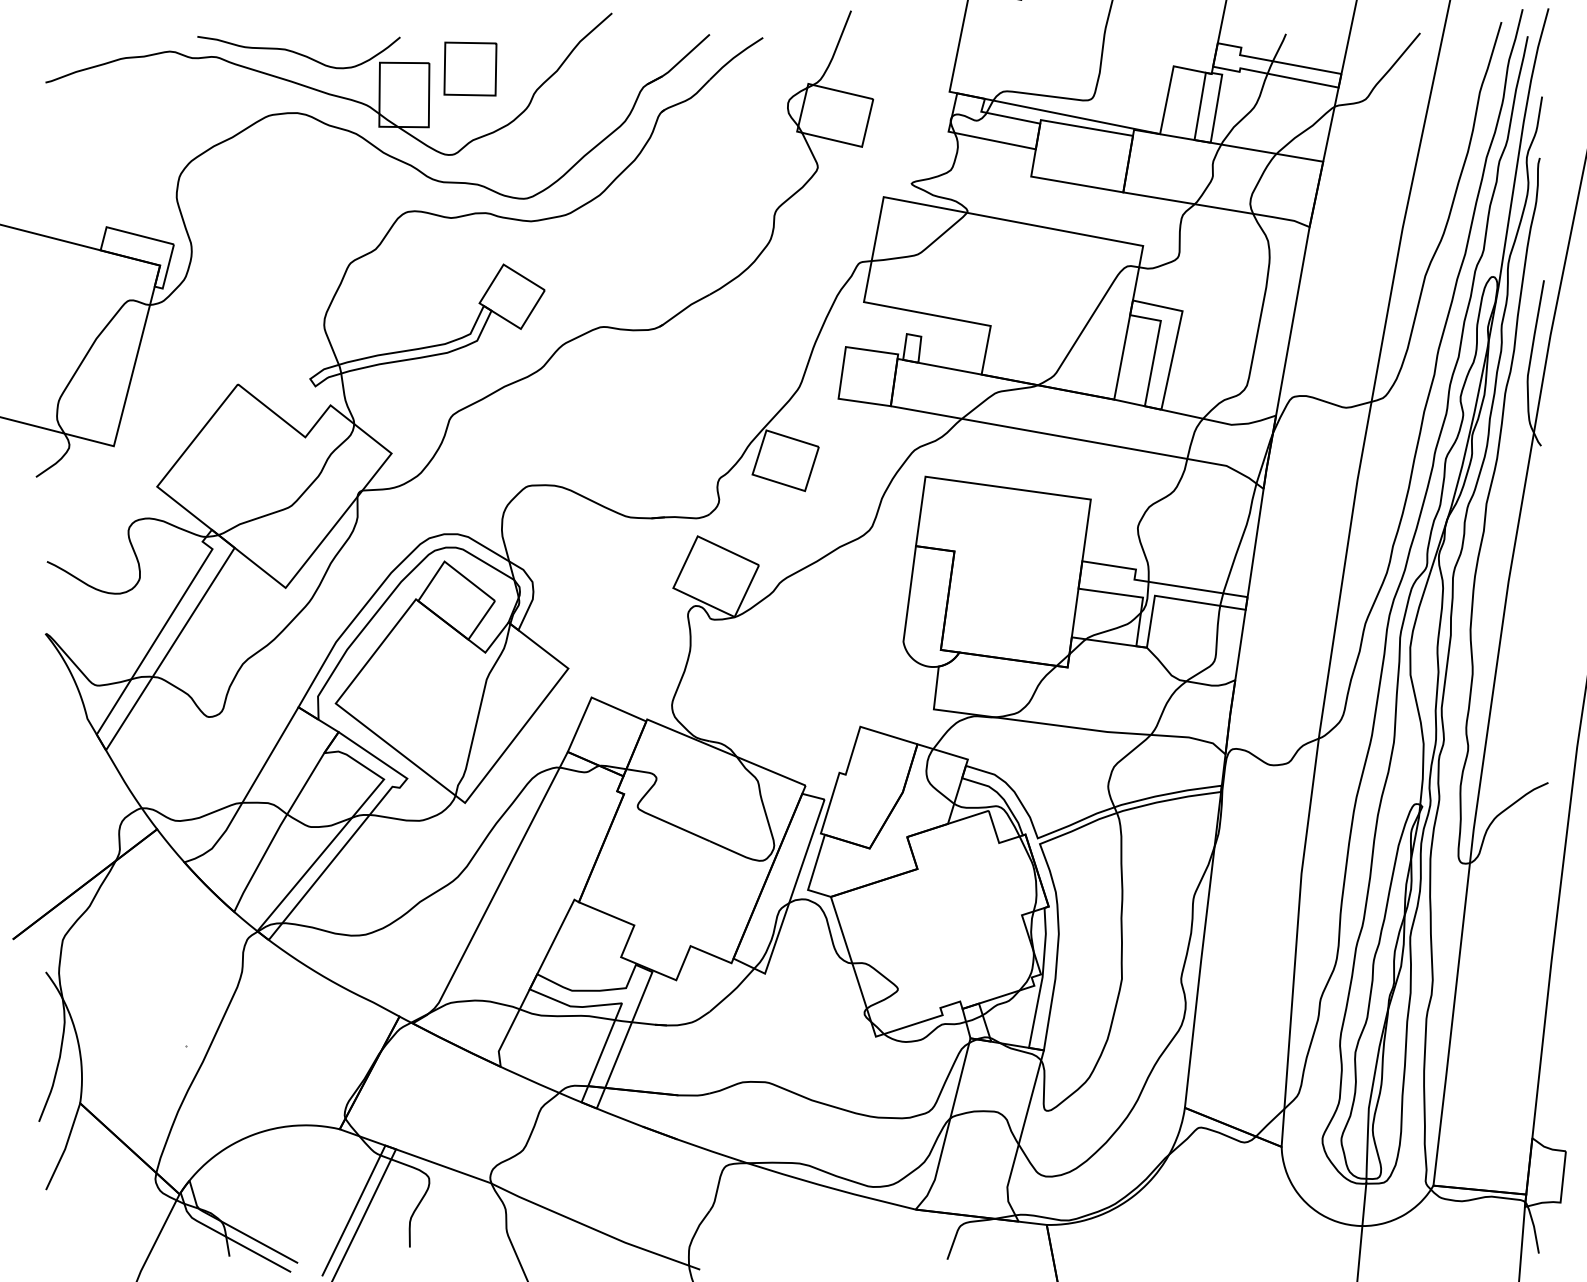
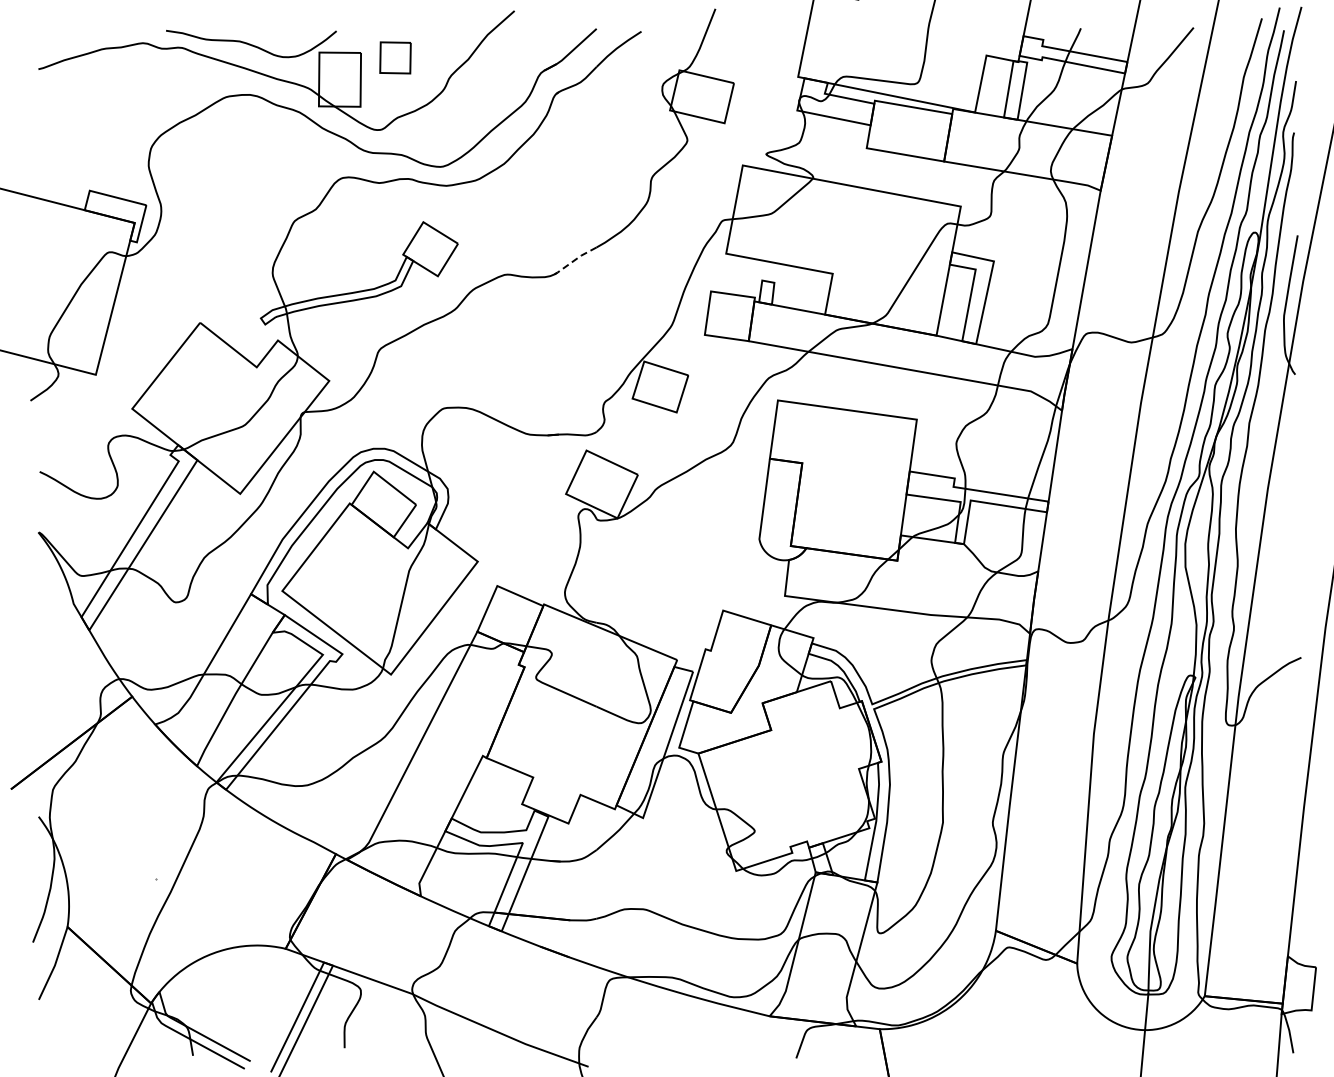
part: (470, 68) -> (395, 57), size x0.7
line: (683, 310) -> (574, 260), solid -> dashed

